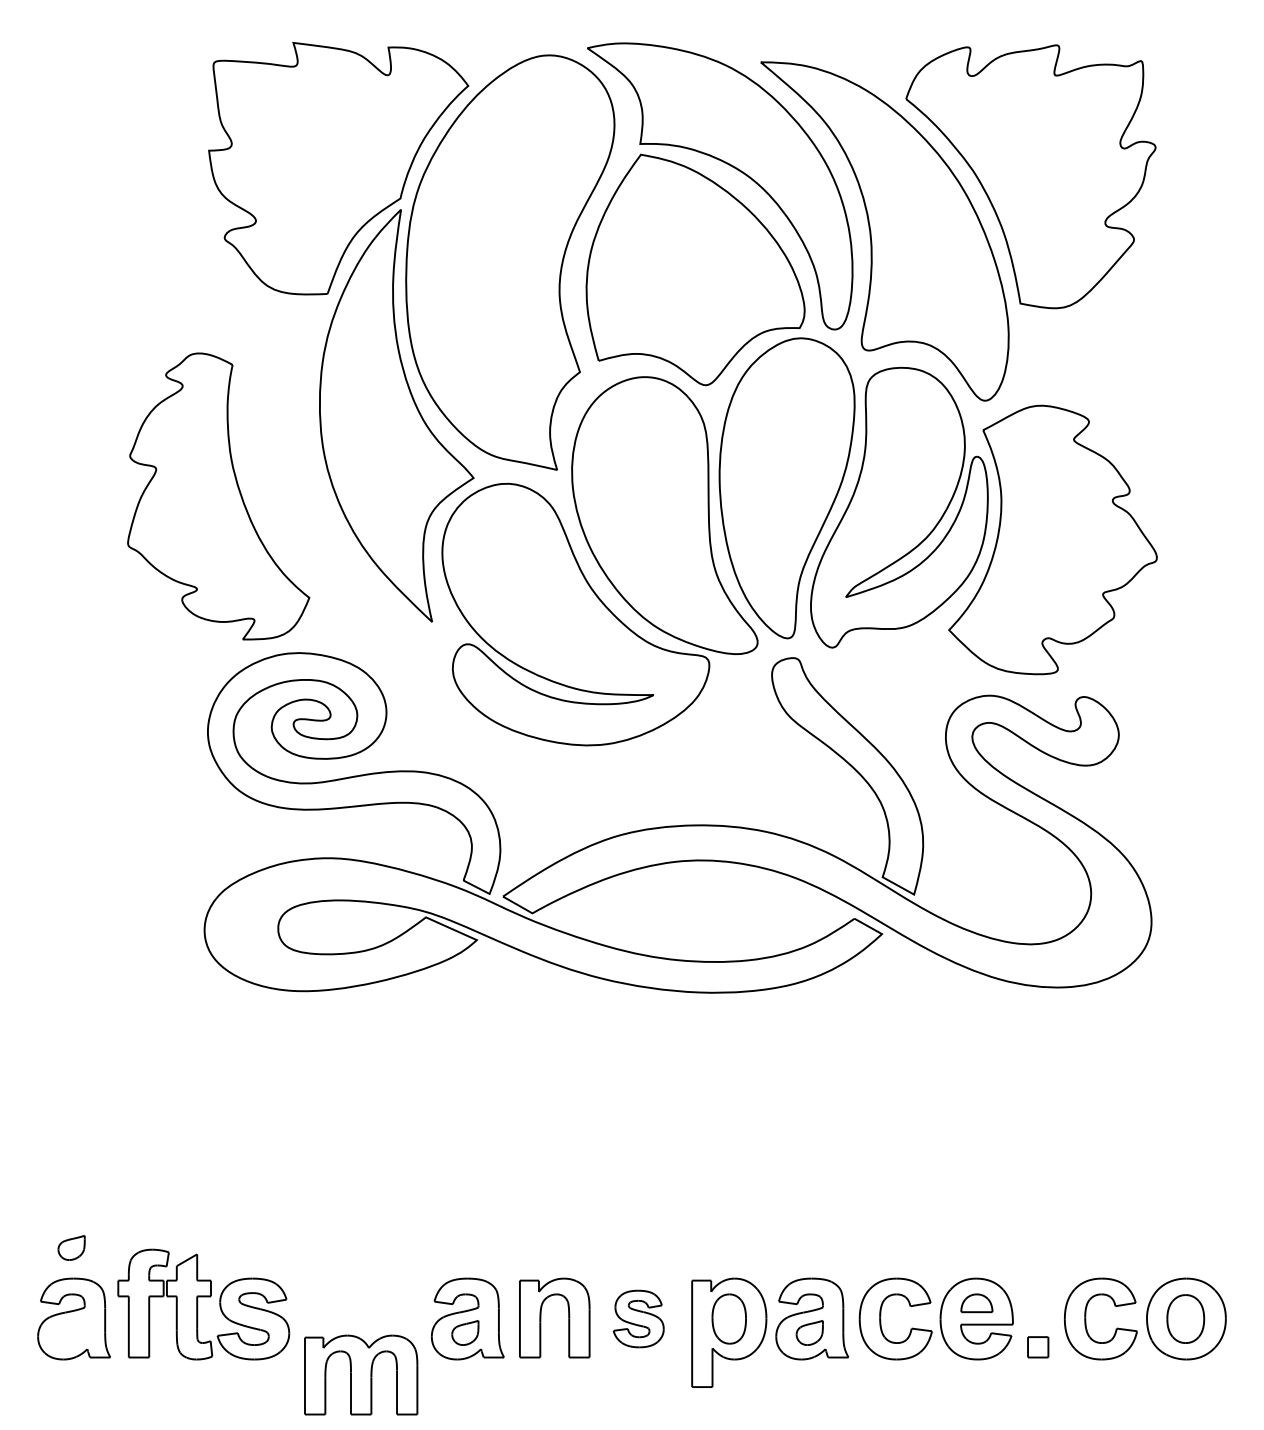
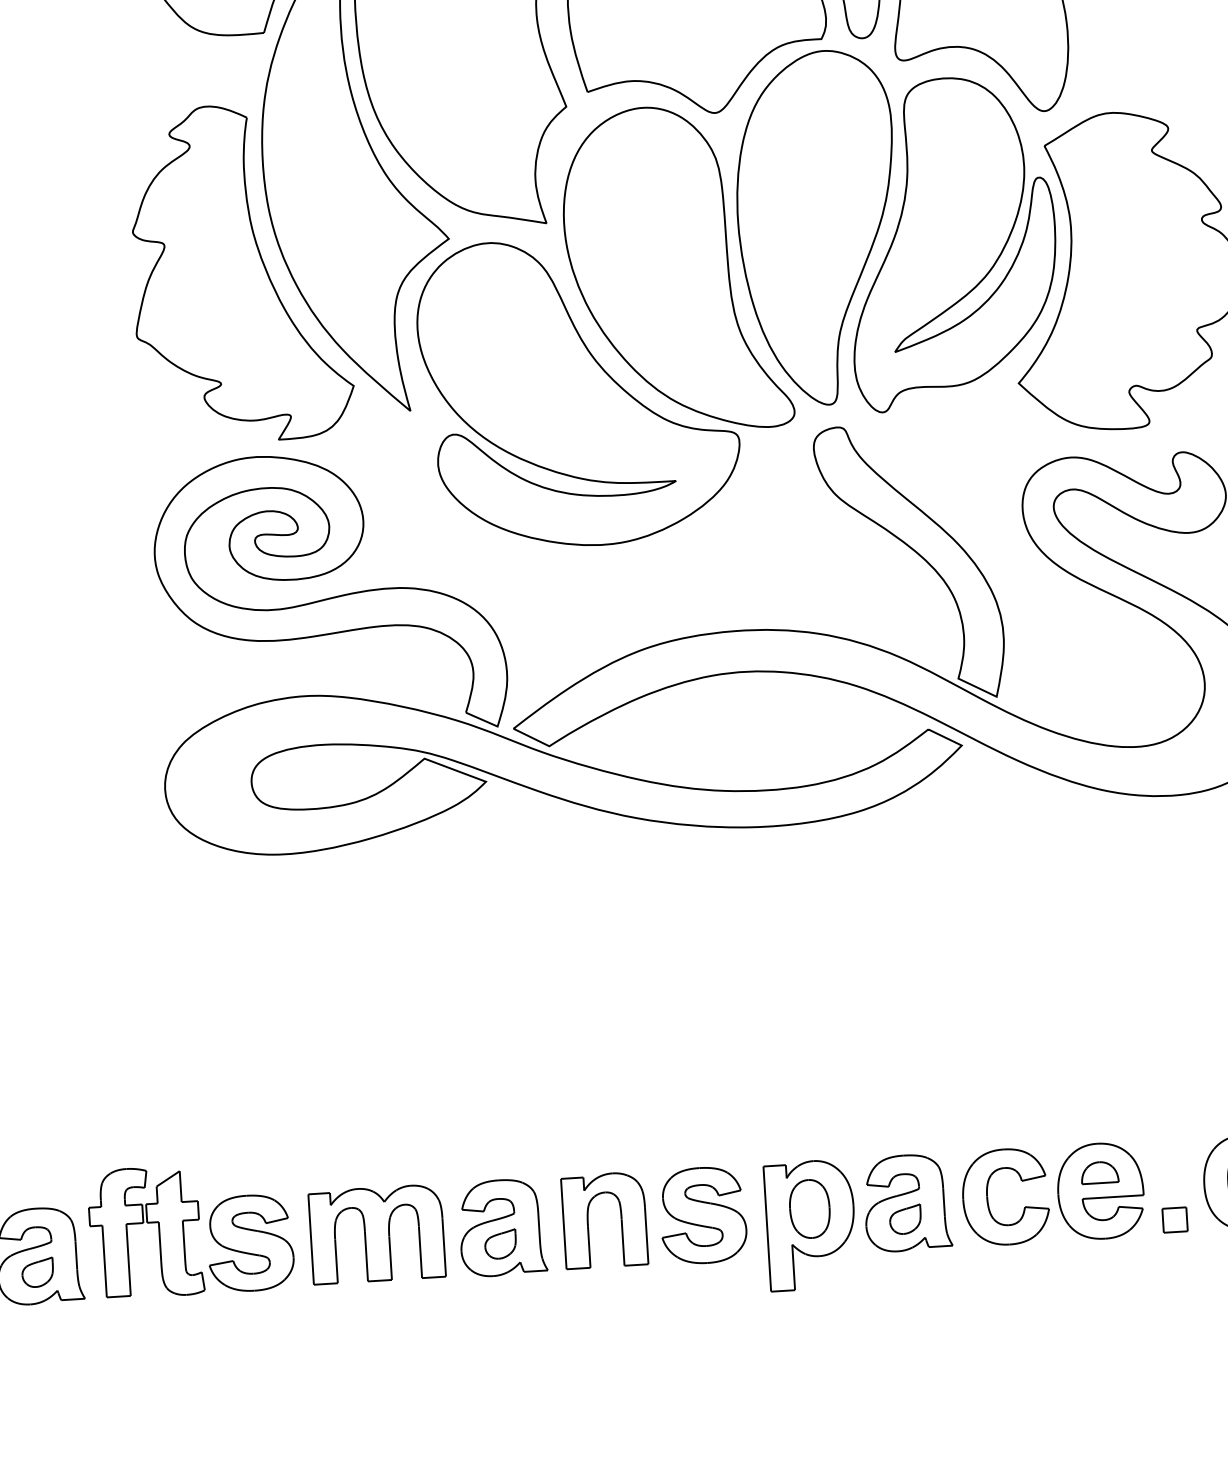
part: (218, 496) -> (239, 273), moved
part: (71, 1247) -> (37, 1272), moved
part: (638, 1318) -> (703, 1214), size x1.43
part: (361, 1374) -> (377, 1233), moved

